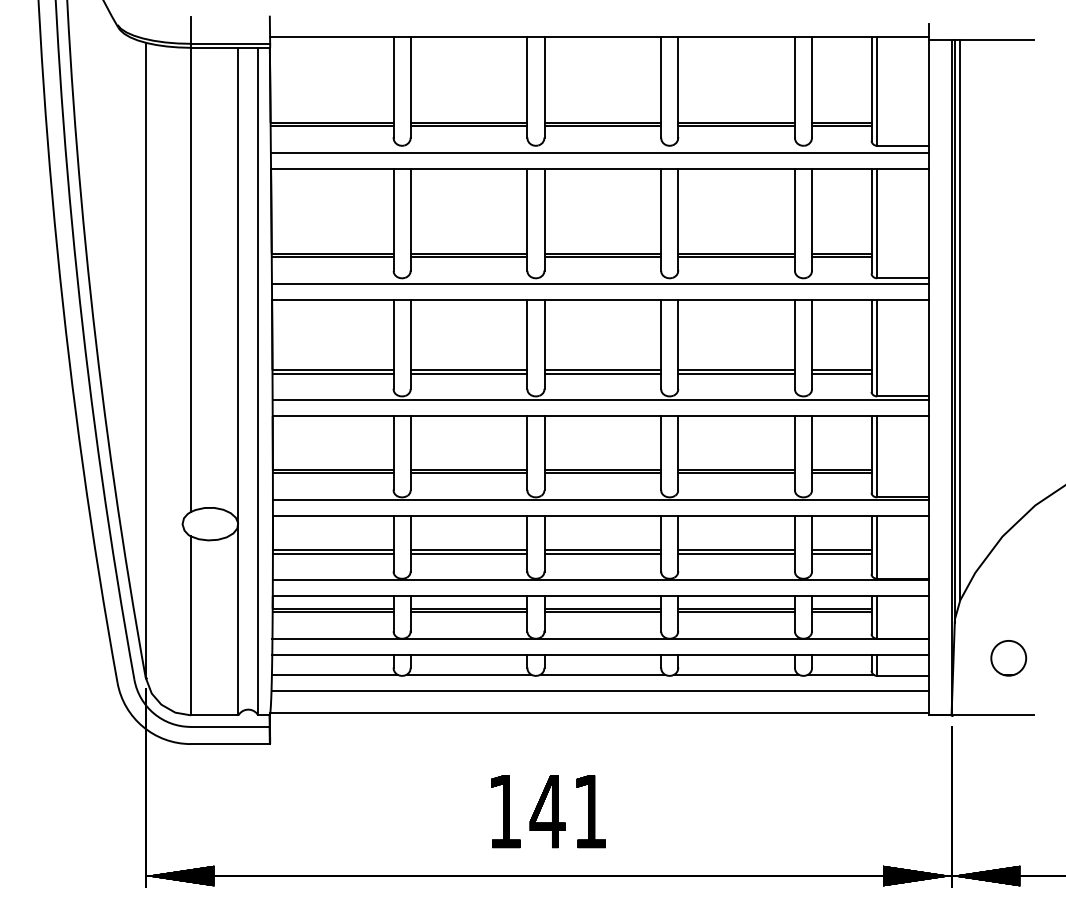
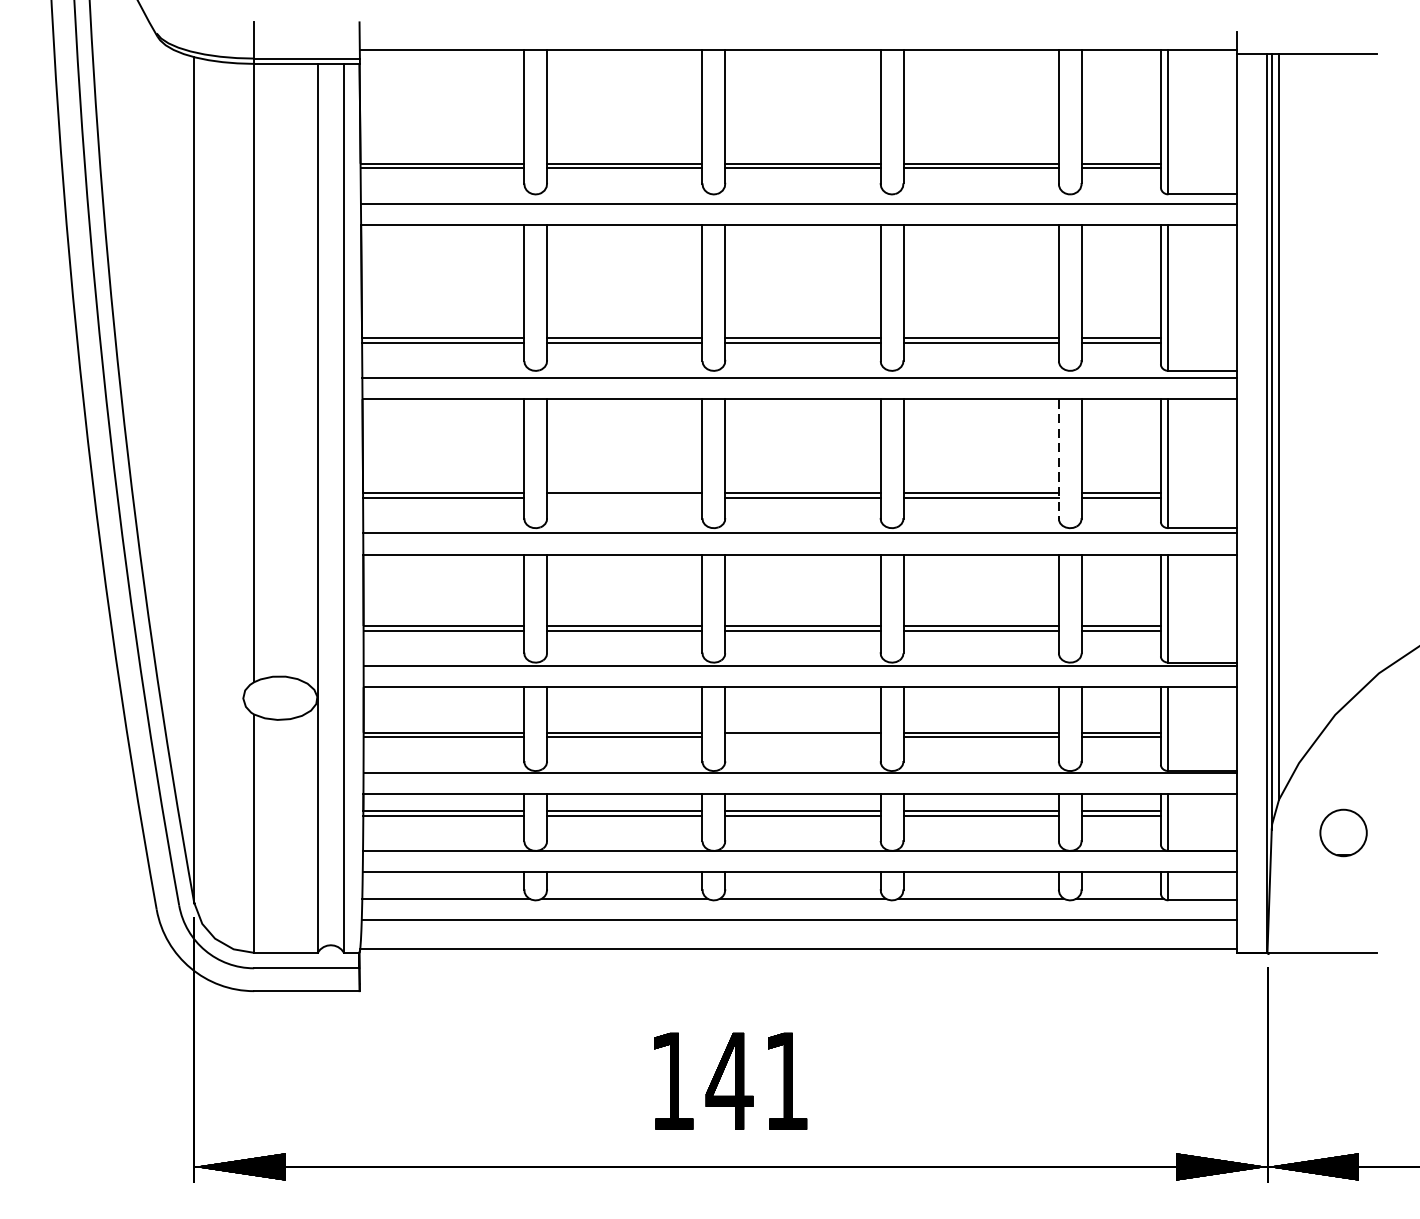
line: (794, 344) -> (1058, 459), solid -> dashed
line: (468, 373) -> (624, 497), removed
line: (602, 553) -> (802, 737), removed
part: (1008, 658) -> (1343, 833), moved

